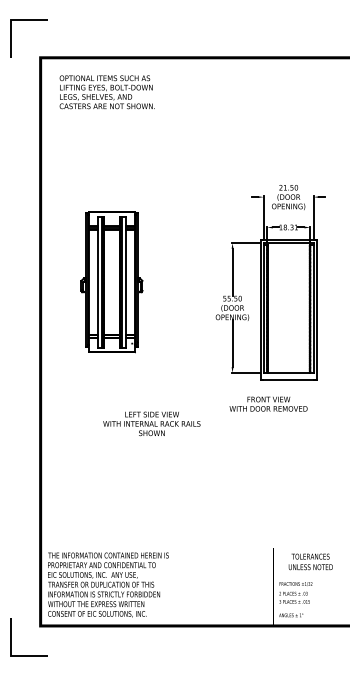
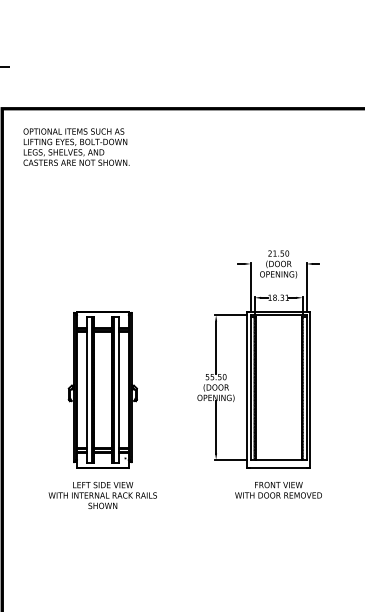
part: (111, 282) -> (102, 390), moved
text: (268, 403) -> (278, 489), moved
text: (151, 423) -> (102, 495), moved

